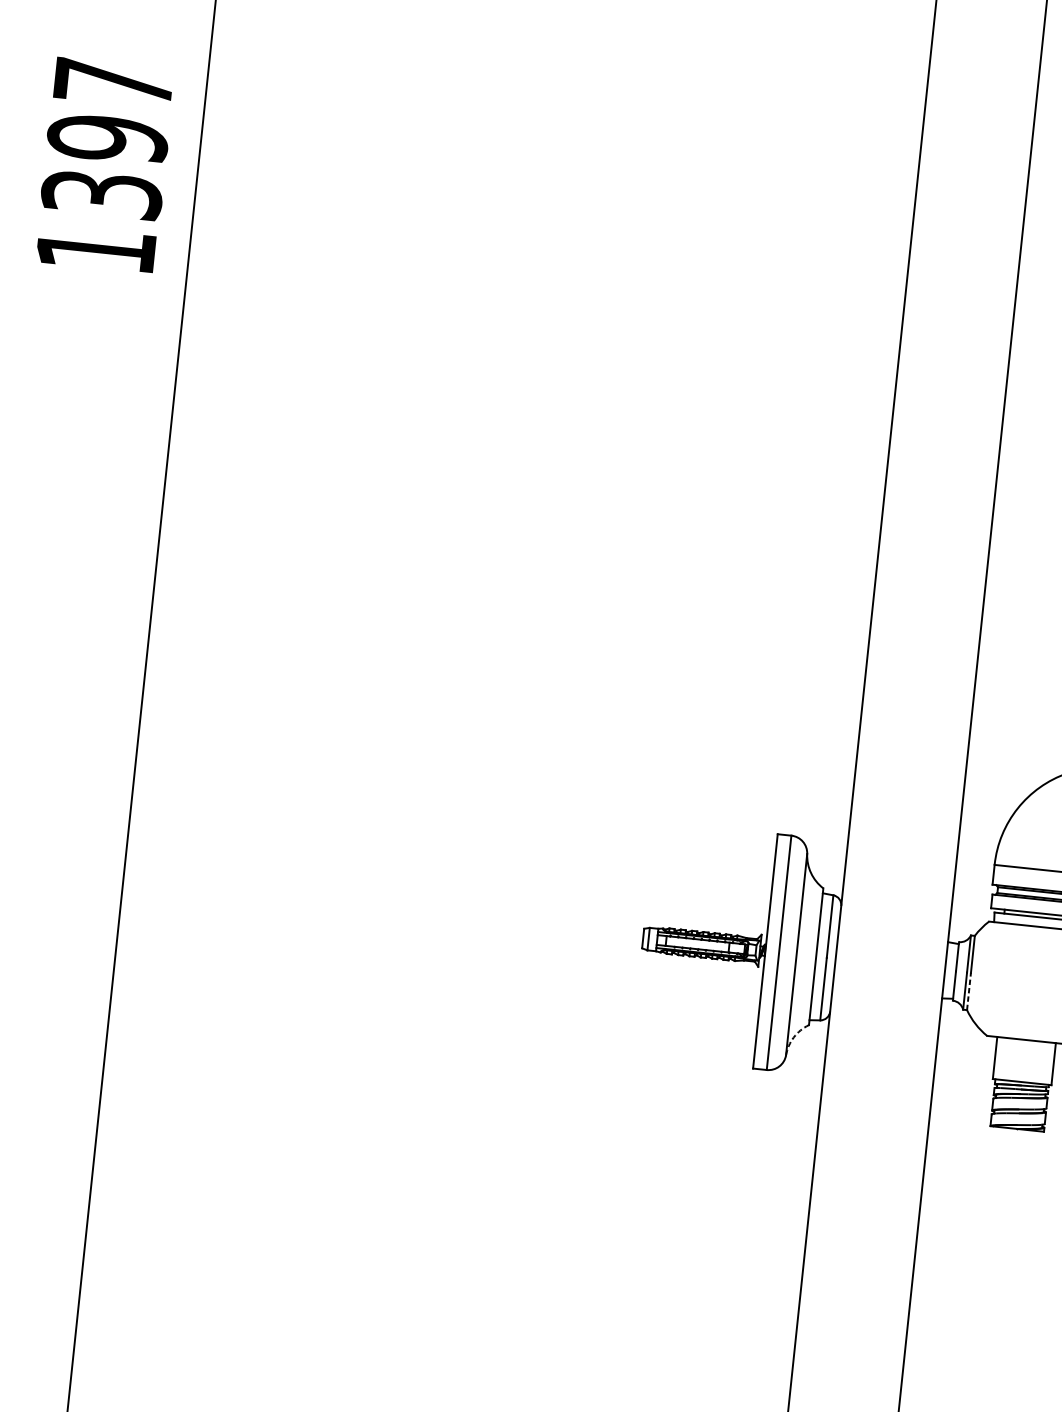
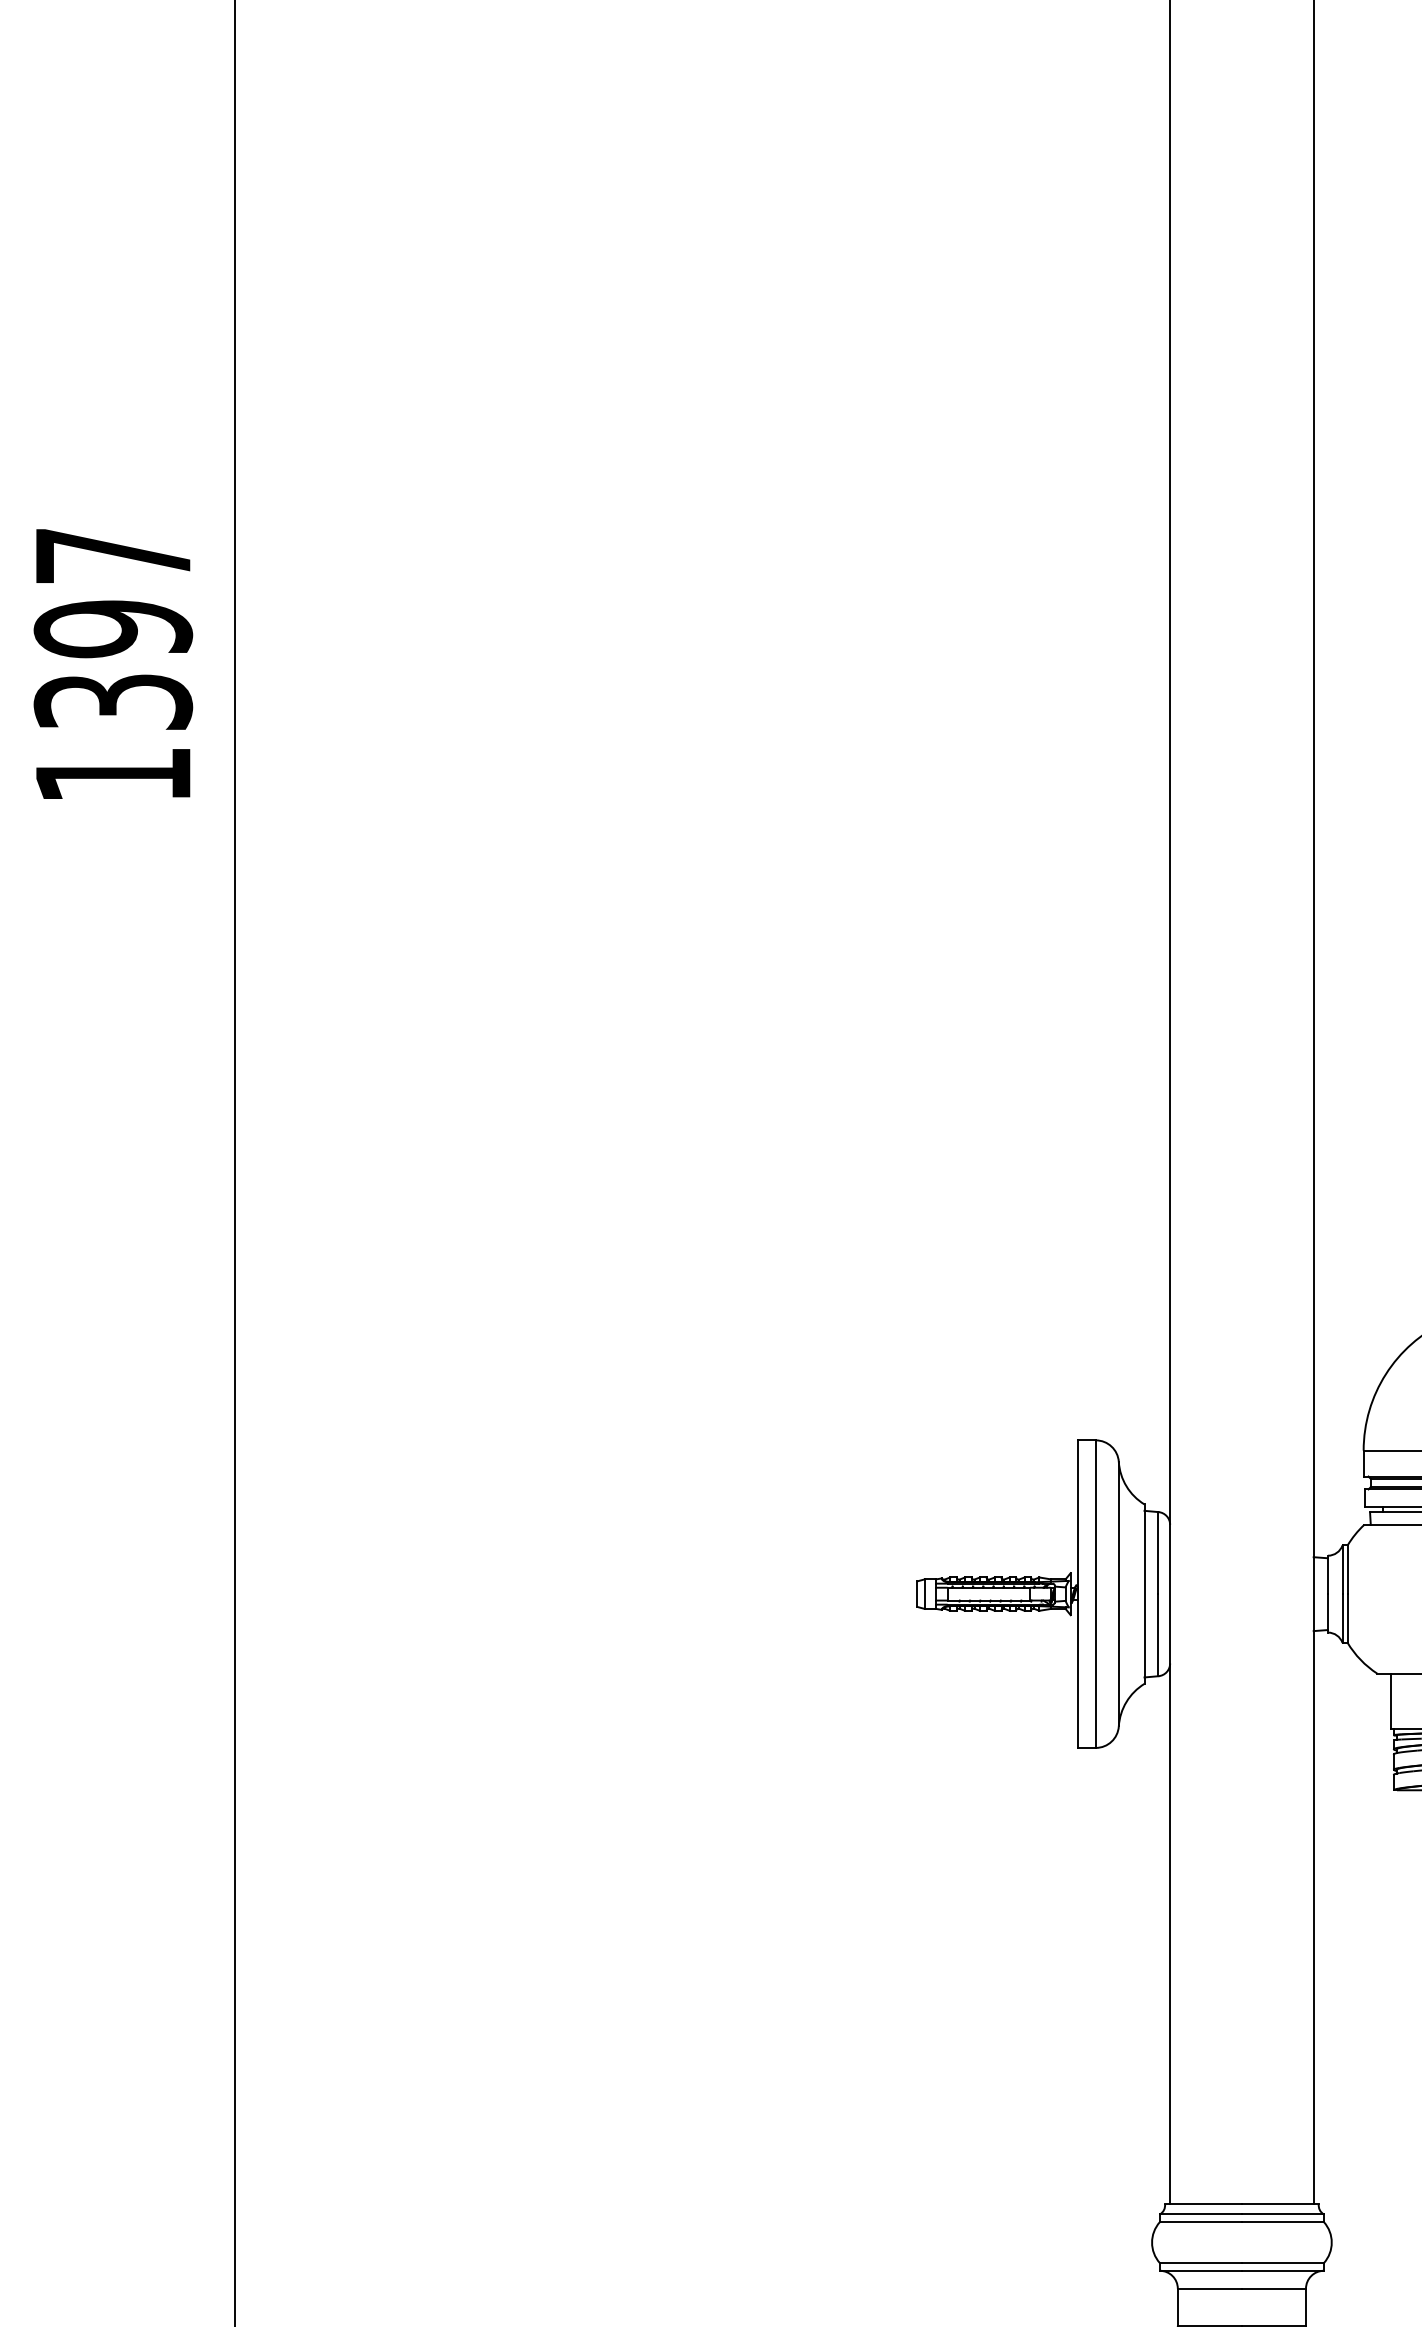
line: (968, 991) -> (1347, 1618), dashed -> solid
arc: (793, 1037) -> (1126, 1701), dashed -> solid

